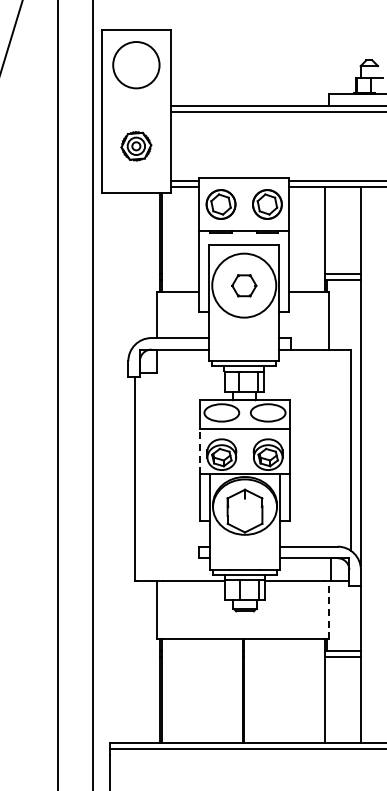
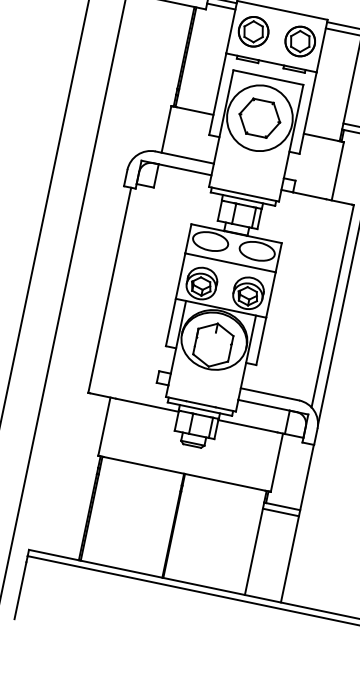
part: (244, 285) -> (260, 118), size x1.67
line: (200, 451) -> (181, 275), dashed -> solid
line: (329, 610) -> (277, 462), dashed -> solid

